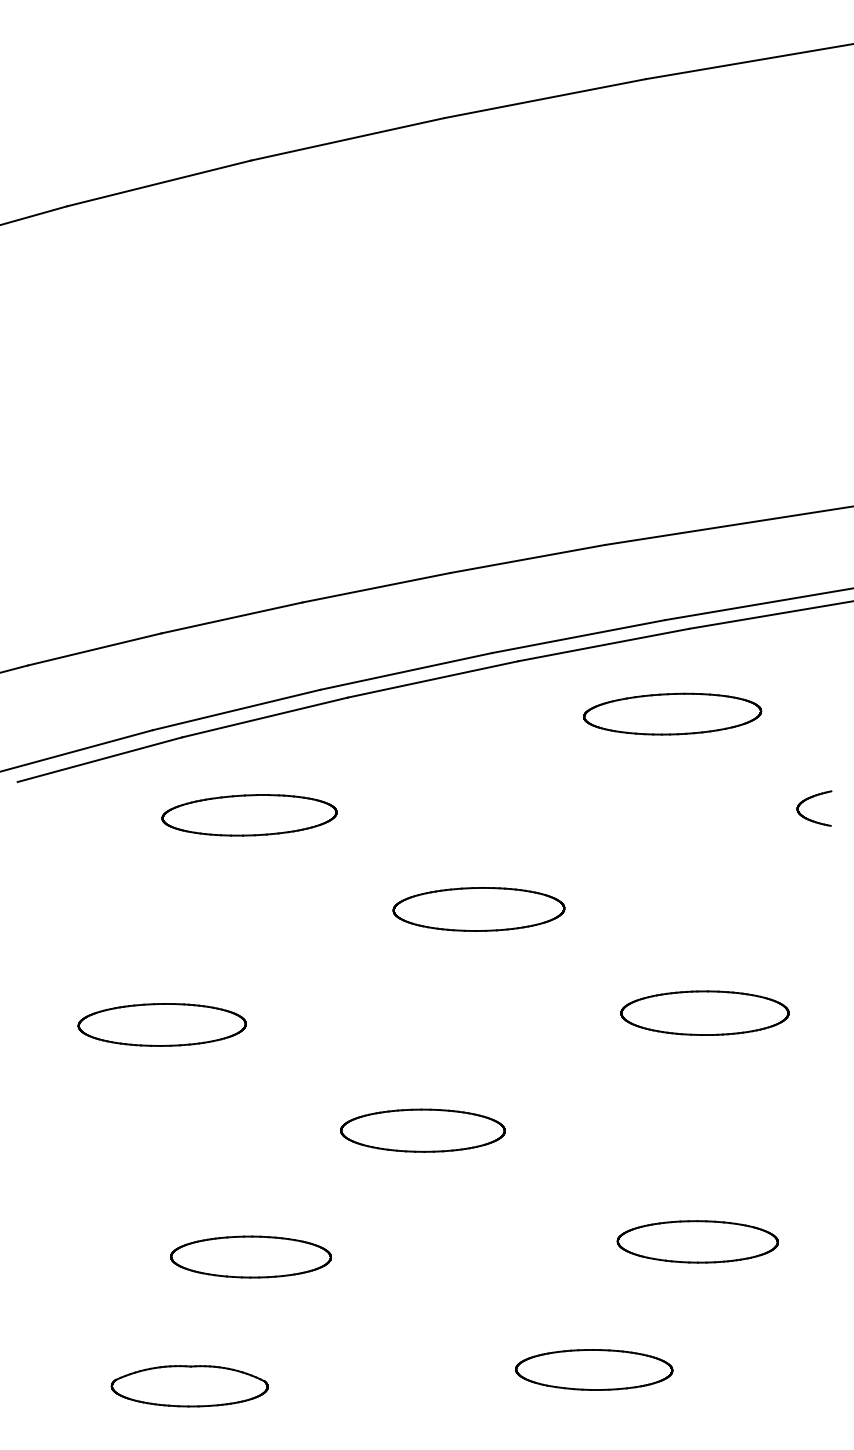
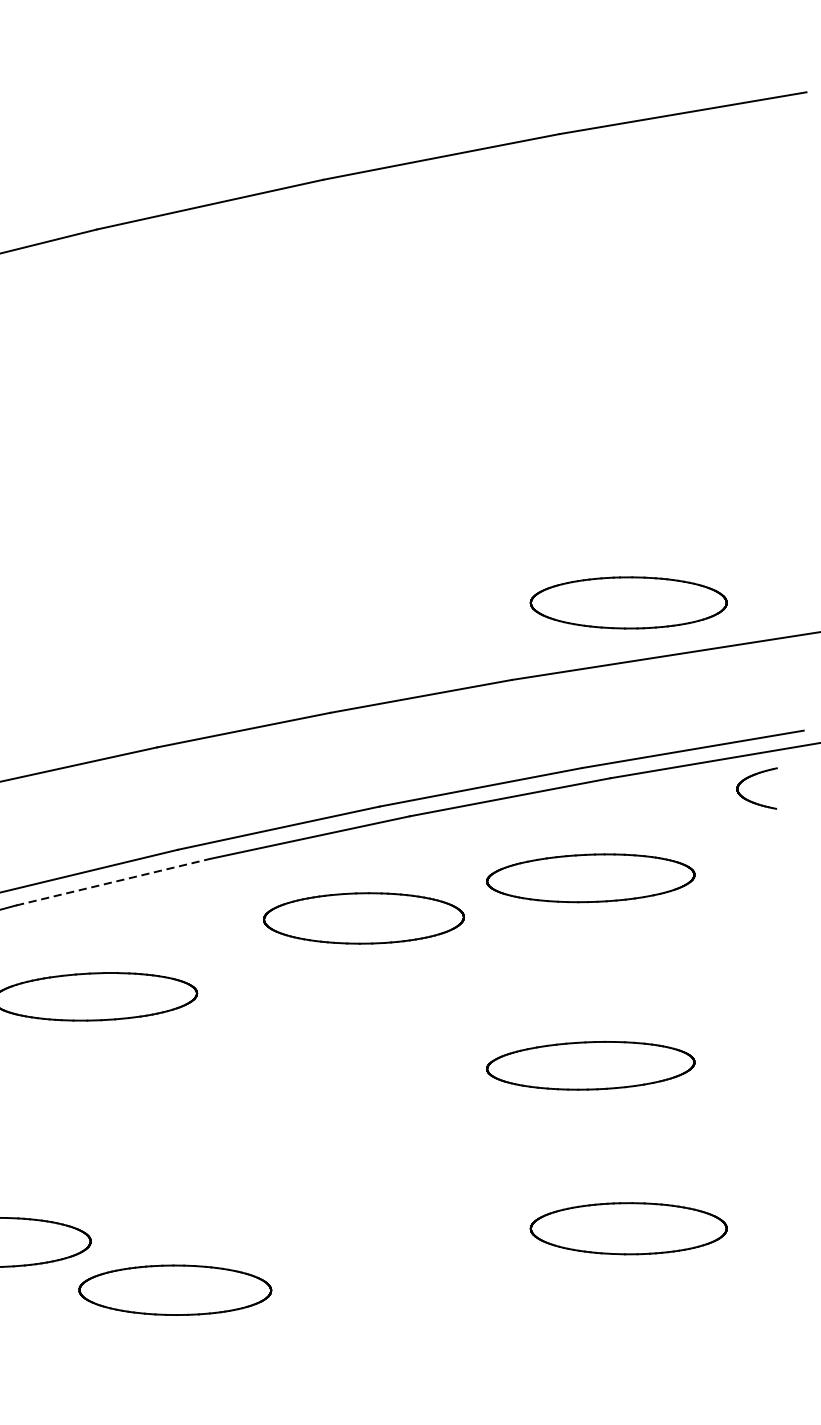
part: (704, 478) -> (628, 602), added
line: (265, 717) -> (113, 882), solid -> dashed
part: (809, 799) -> (751, 777), moved
part: (672, 873) -> (590, 1064), added
part: (478, 909) -> (363, 918), moved
part: (422, 1130) -> (174, 1290), moved

